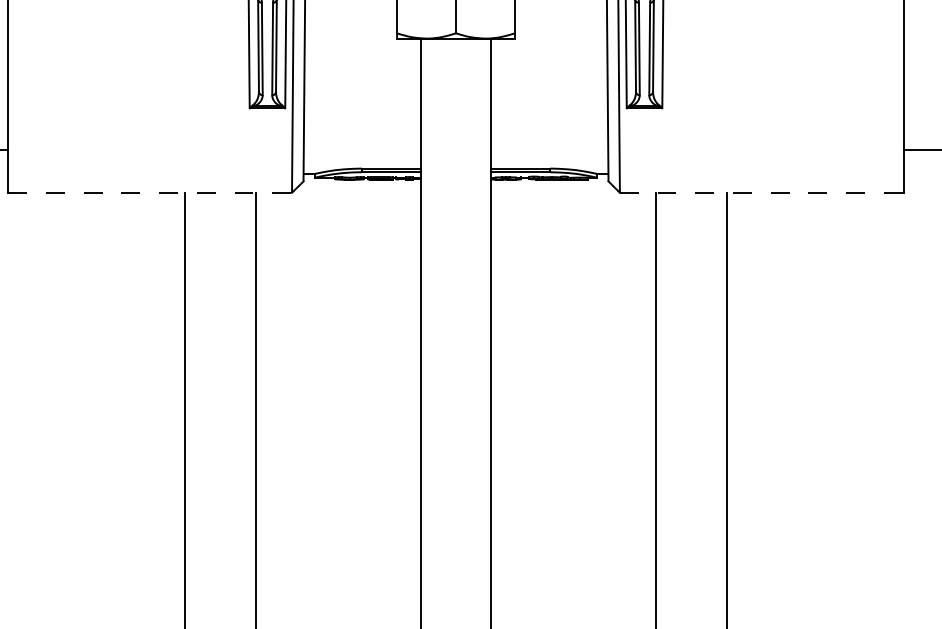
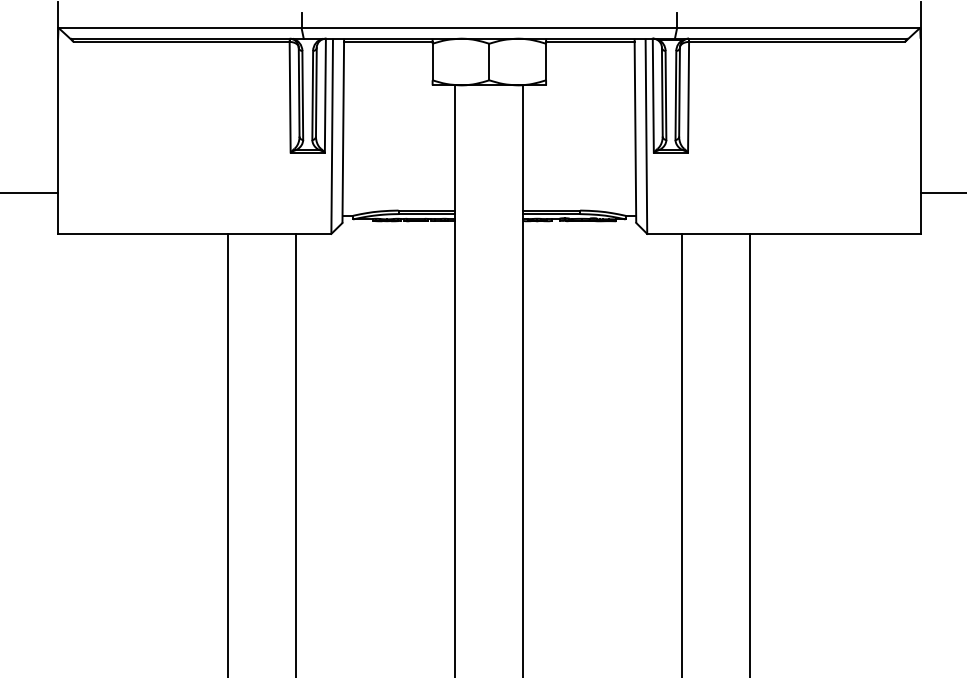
line: (149, 192) -> (194, 233), dashed -> solid
line: (761, 192) -> (783, 233), dashed -> solid

